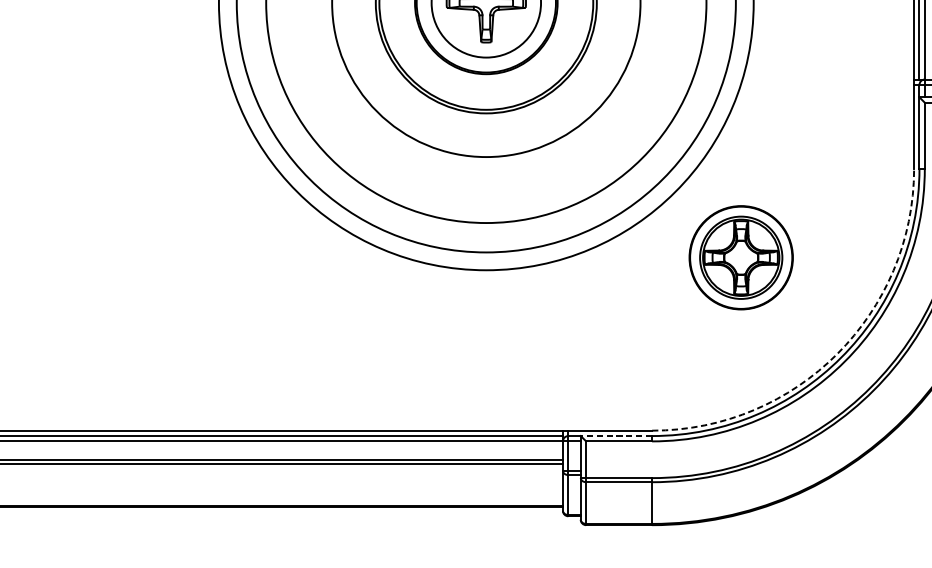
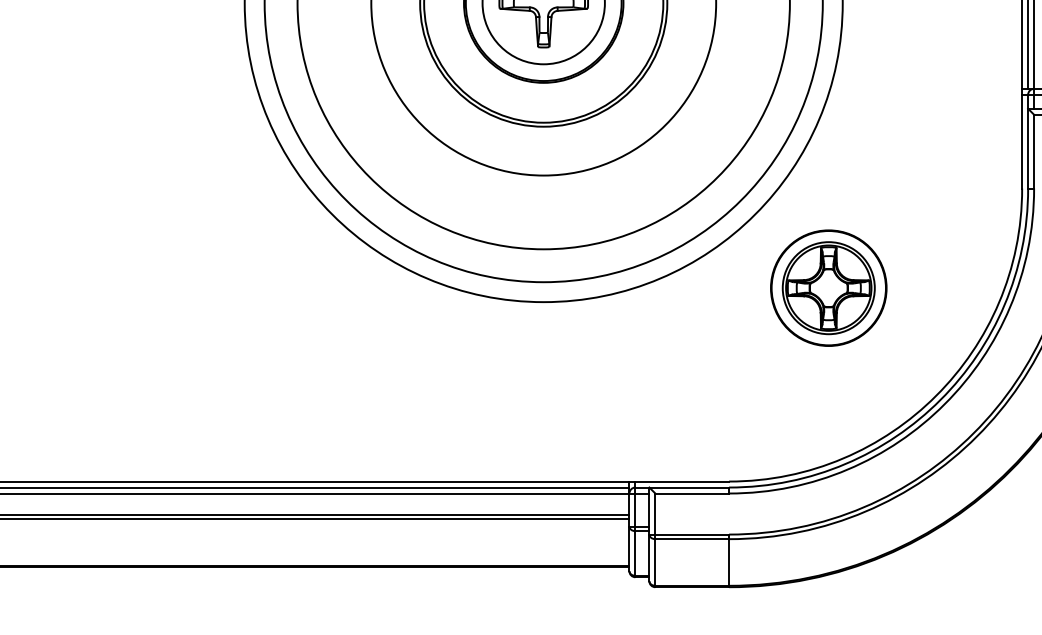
arc: (837, 353) -> (936, 395), dashed -> solid
line: (616, 436) -> (689, 487), dashed -> solid

